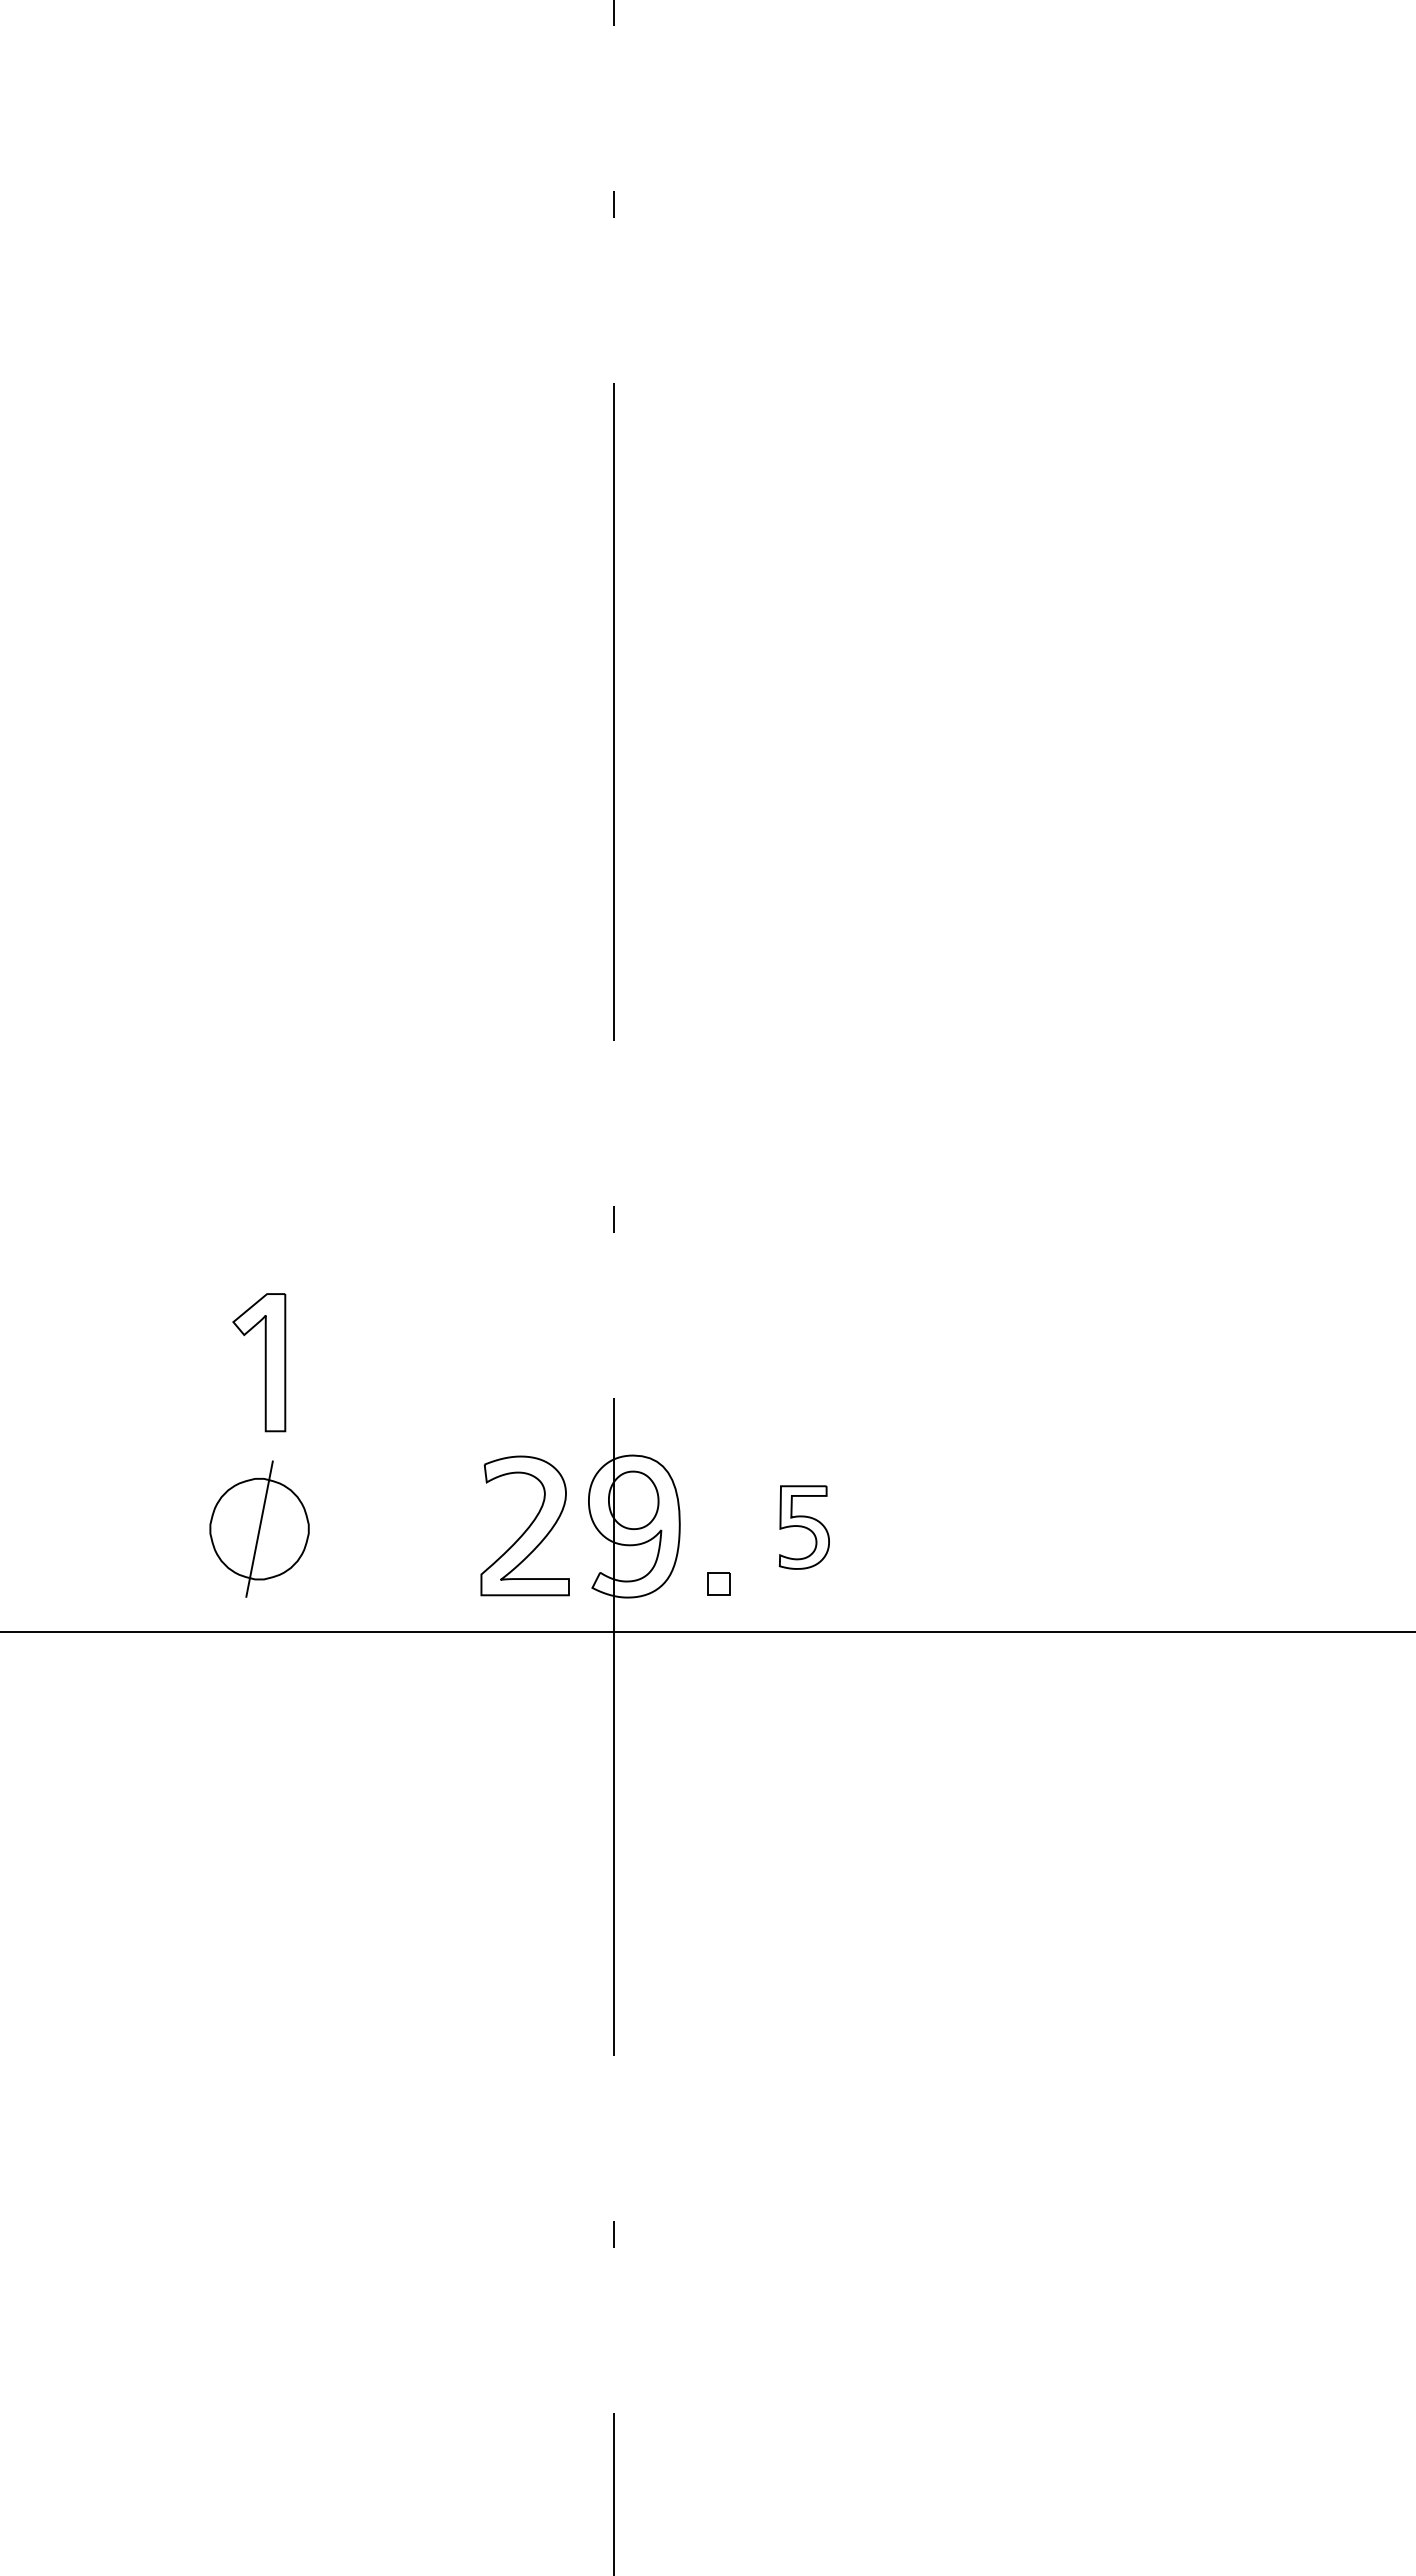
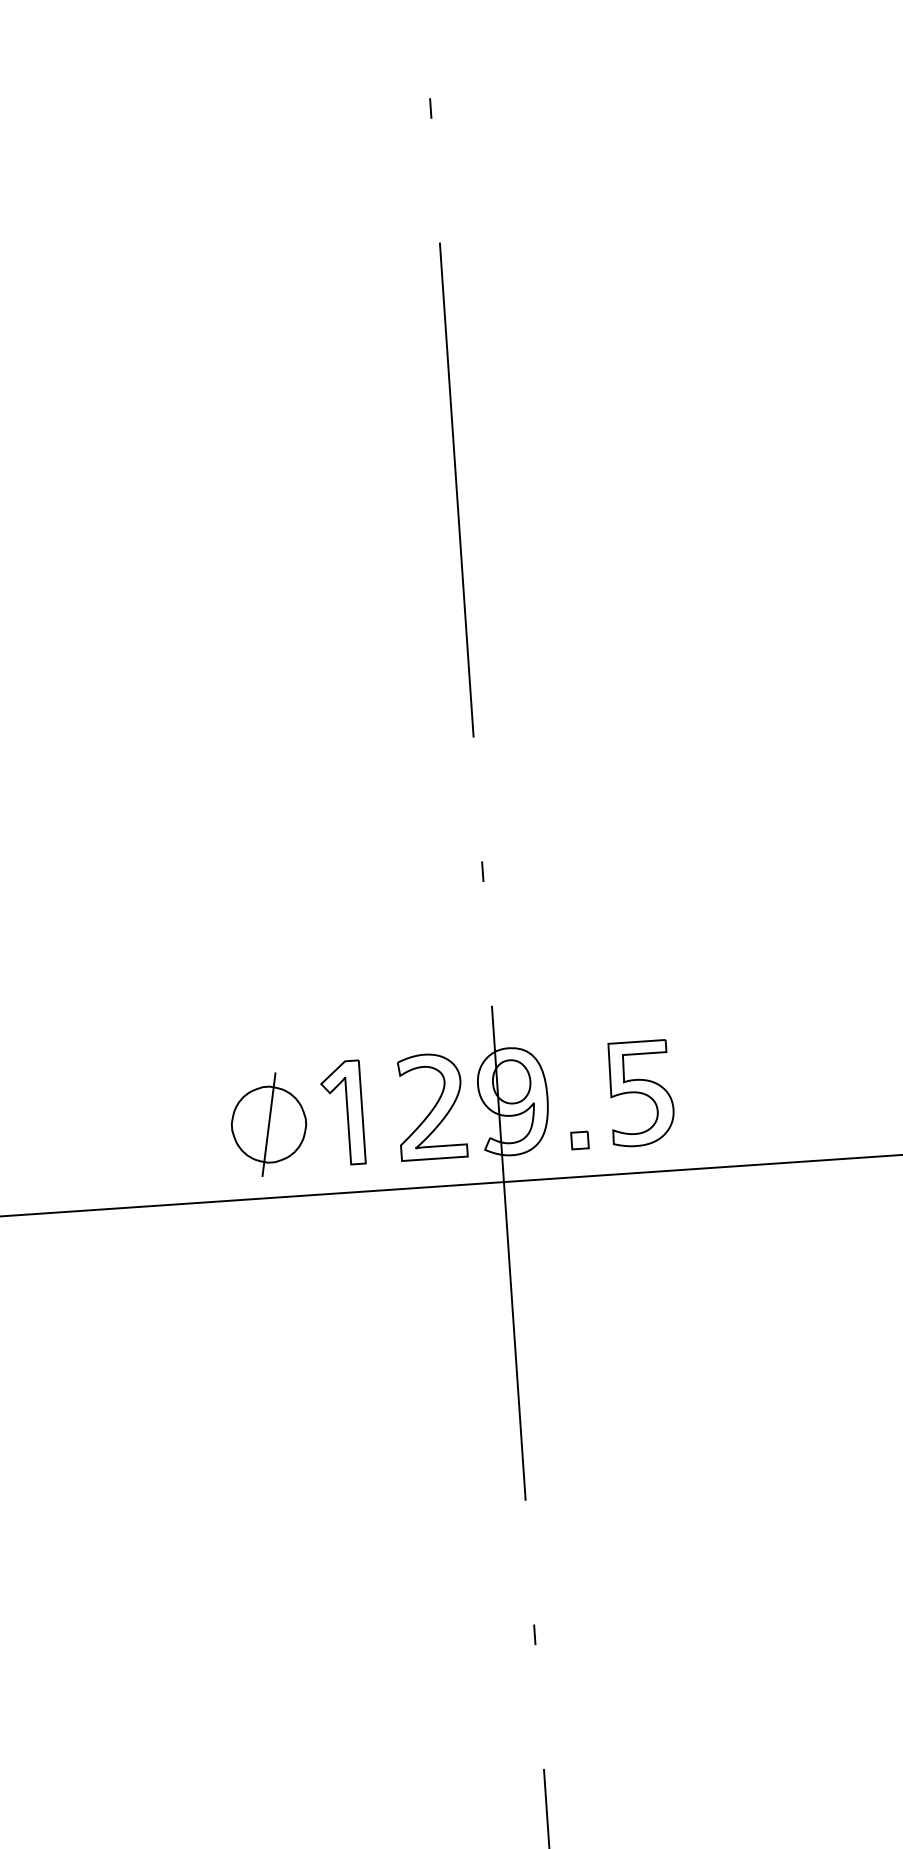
part: (259, 1362) -> (342, 1113), moved
part: (804, 1527) -> (641, 1093), size x1.67
part: (259, 1528) -> (268, 1124), moved

